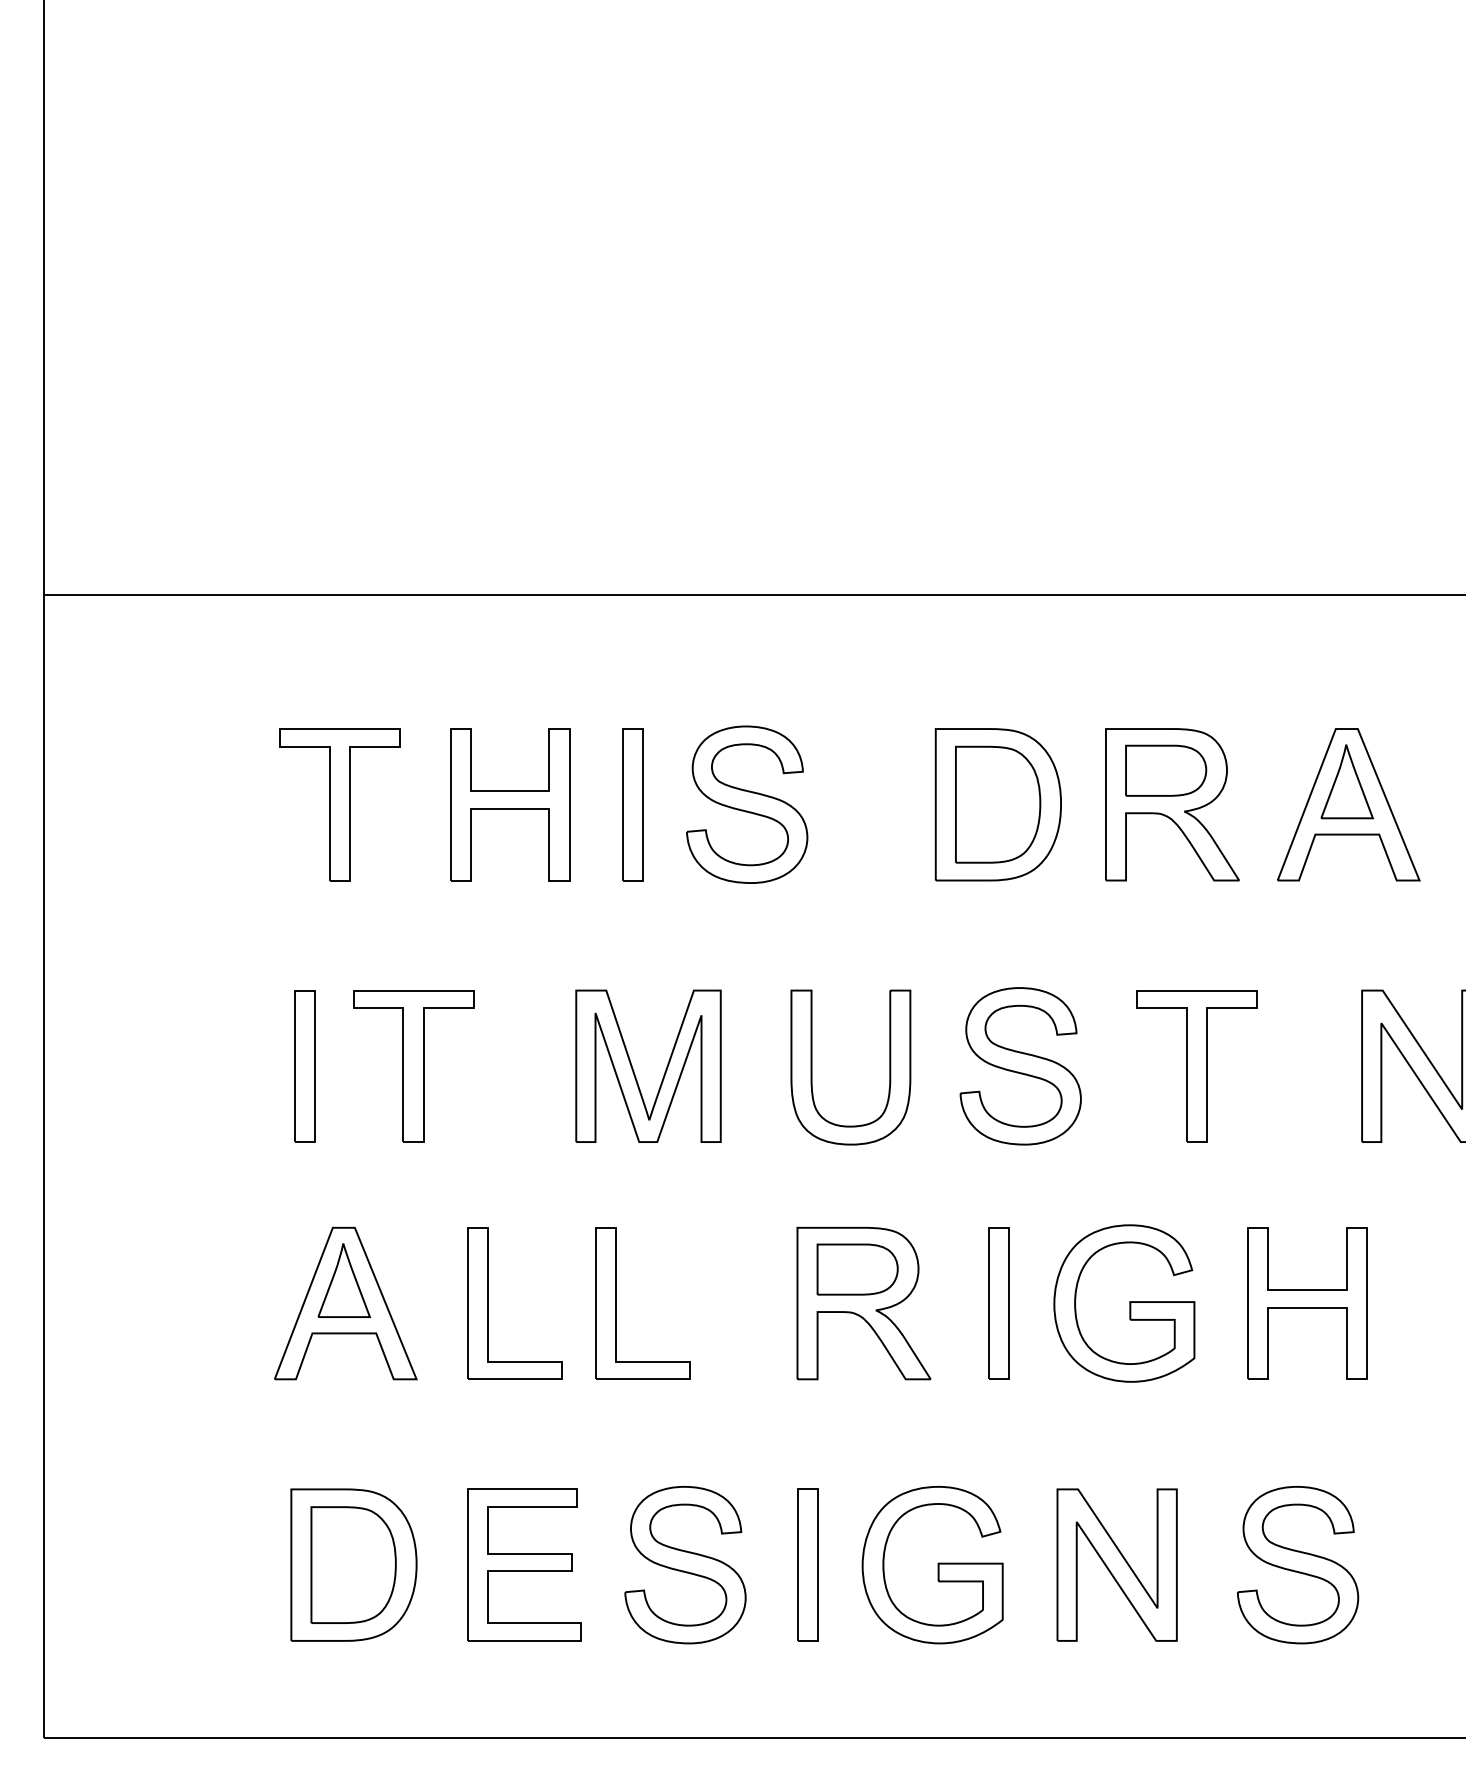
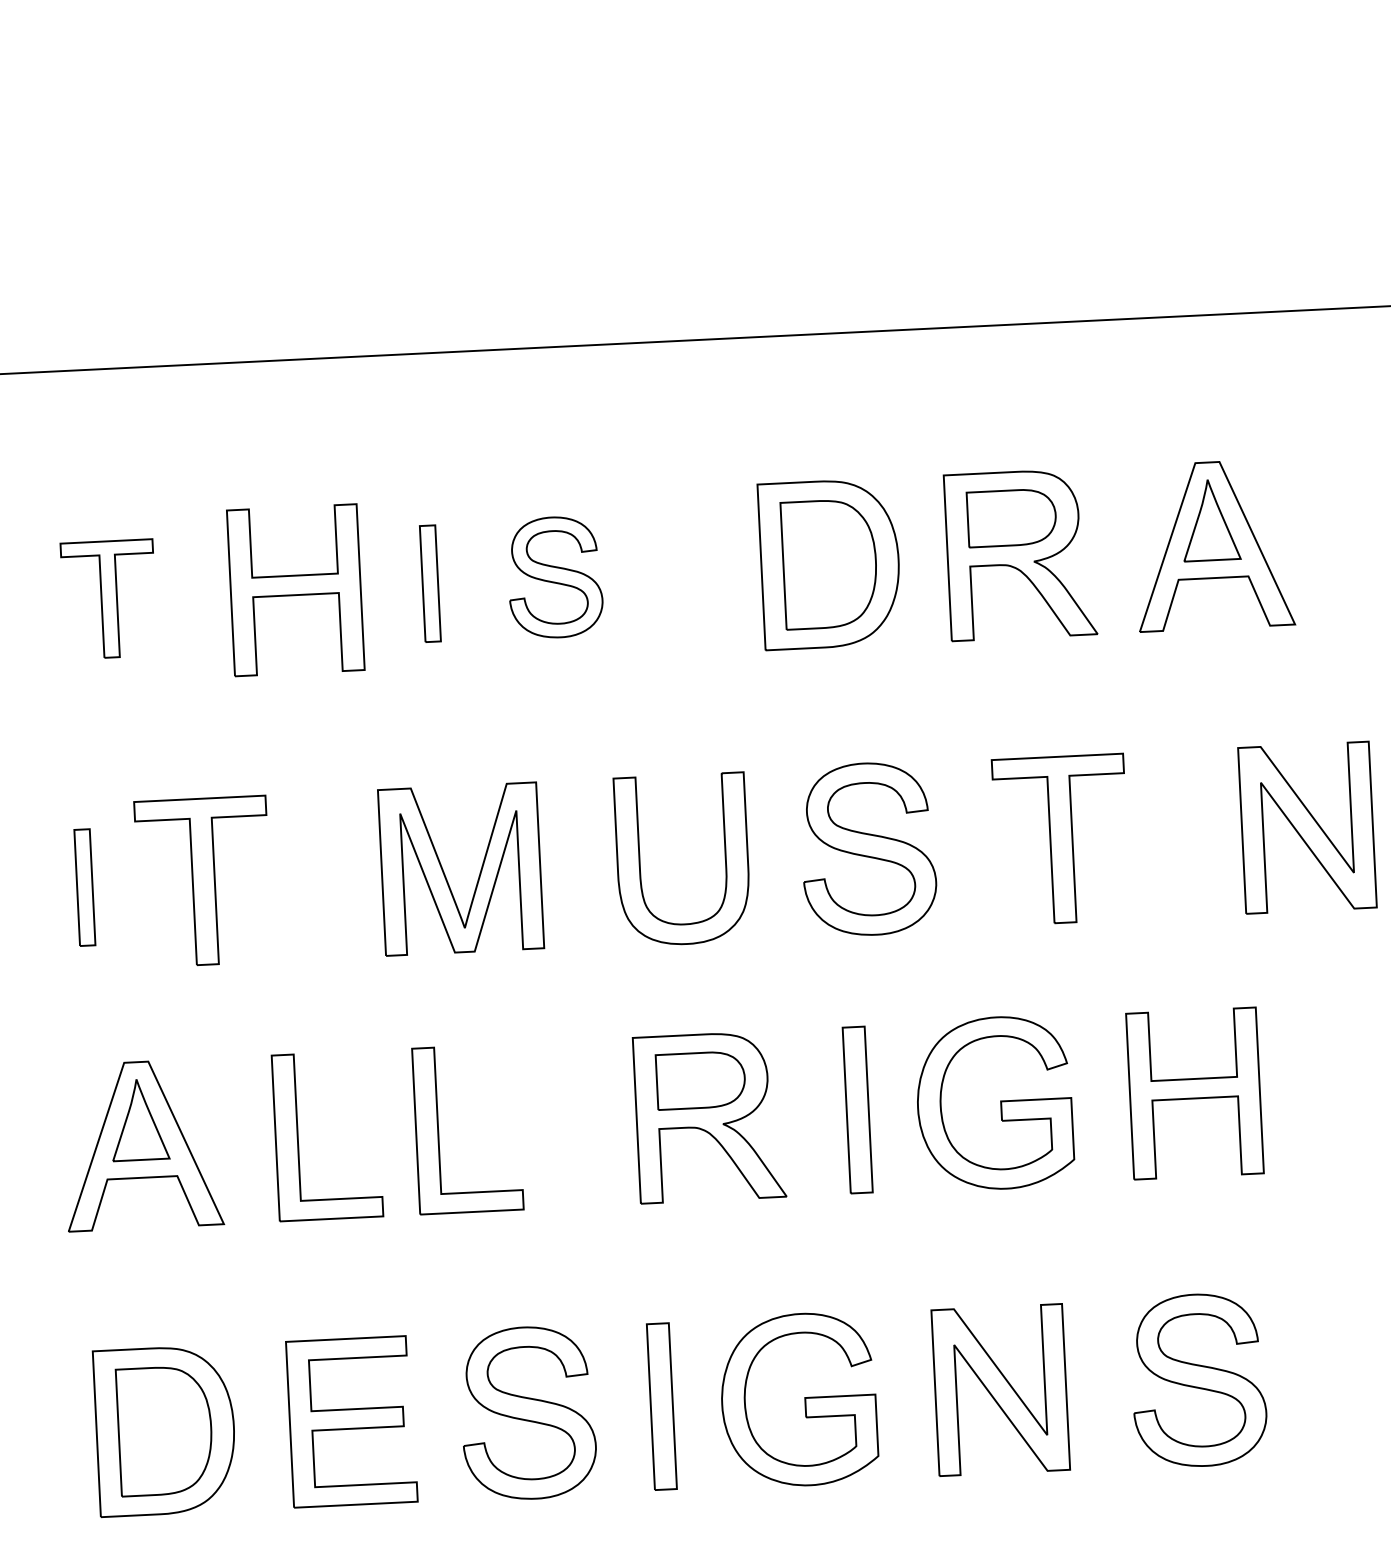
part: (339, 804) -> (108, 599), size x0.7
part: (632, 804) -> (429, 583), size x0.7
part: (747, 804) -> (555, 577), size x0.7
part: (304, 1066) -> (84, 887), size x0.7

